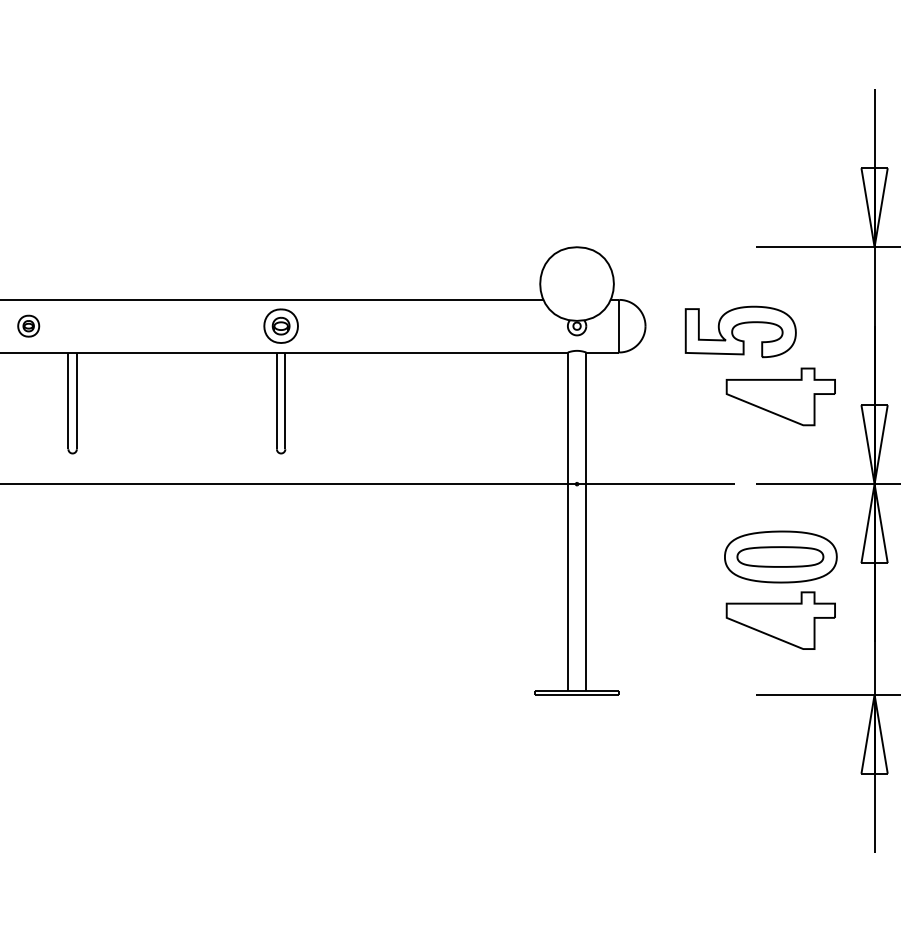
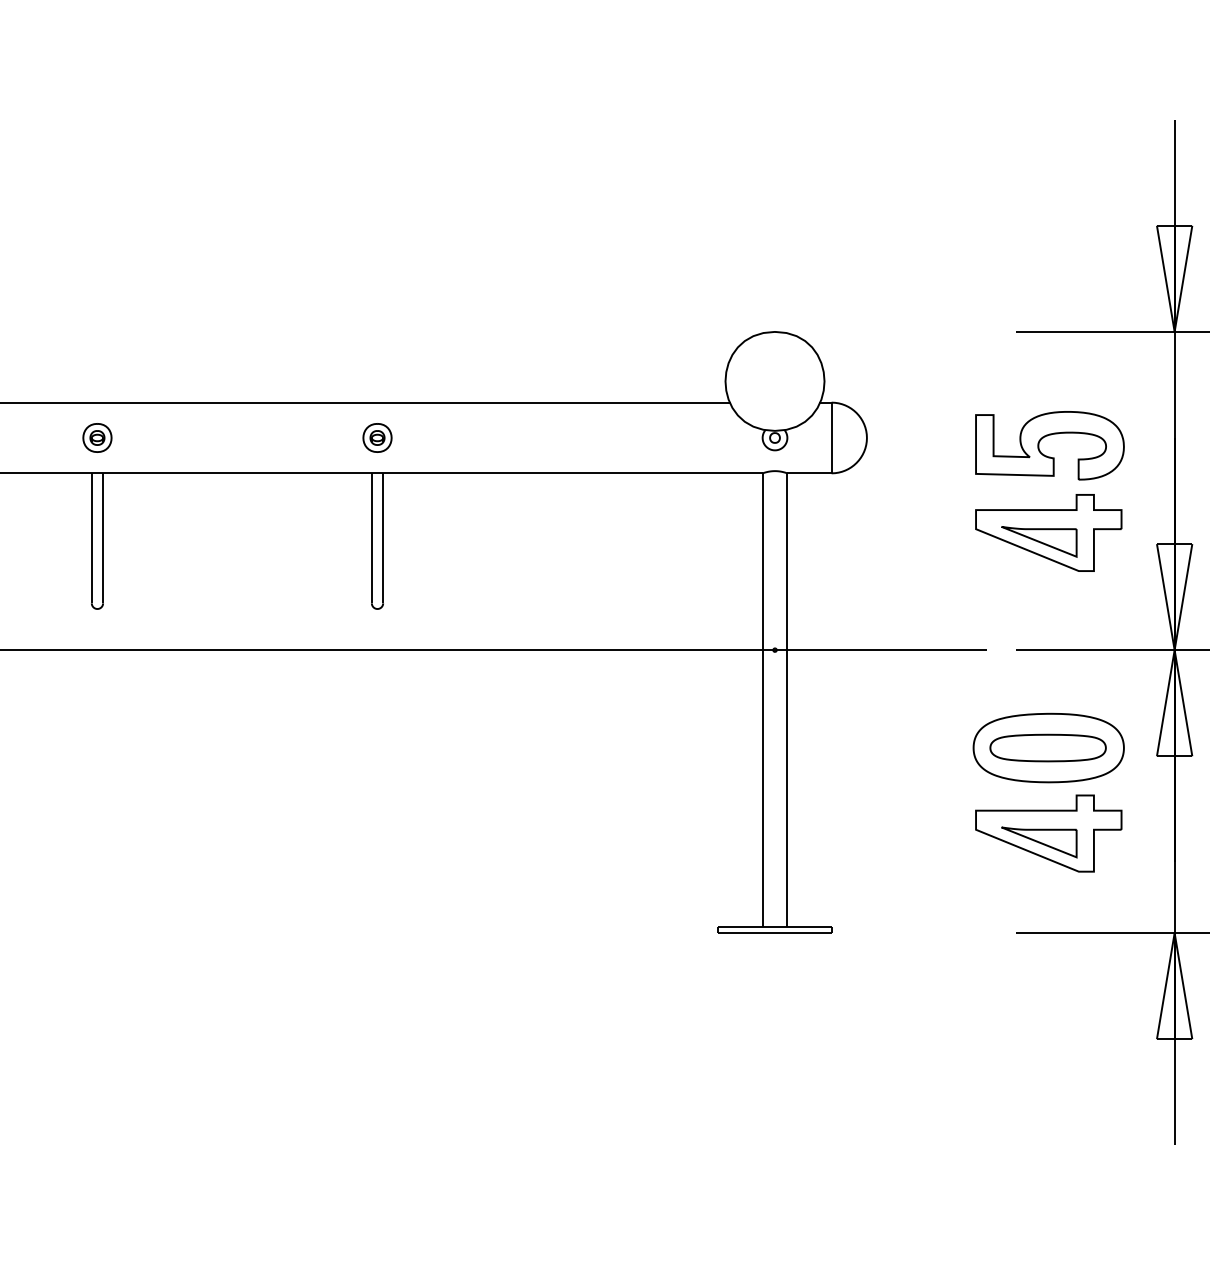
part: (28, 325) -> (97, 437), moved
part: (281, 325) -> (377, 437), size x0.62
part: (737, 325) -> (1045, 437), moved
part: (773, 403) -> (1039, 541), added
part: (773, 627) -> (1039, 842), added

